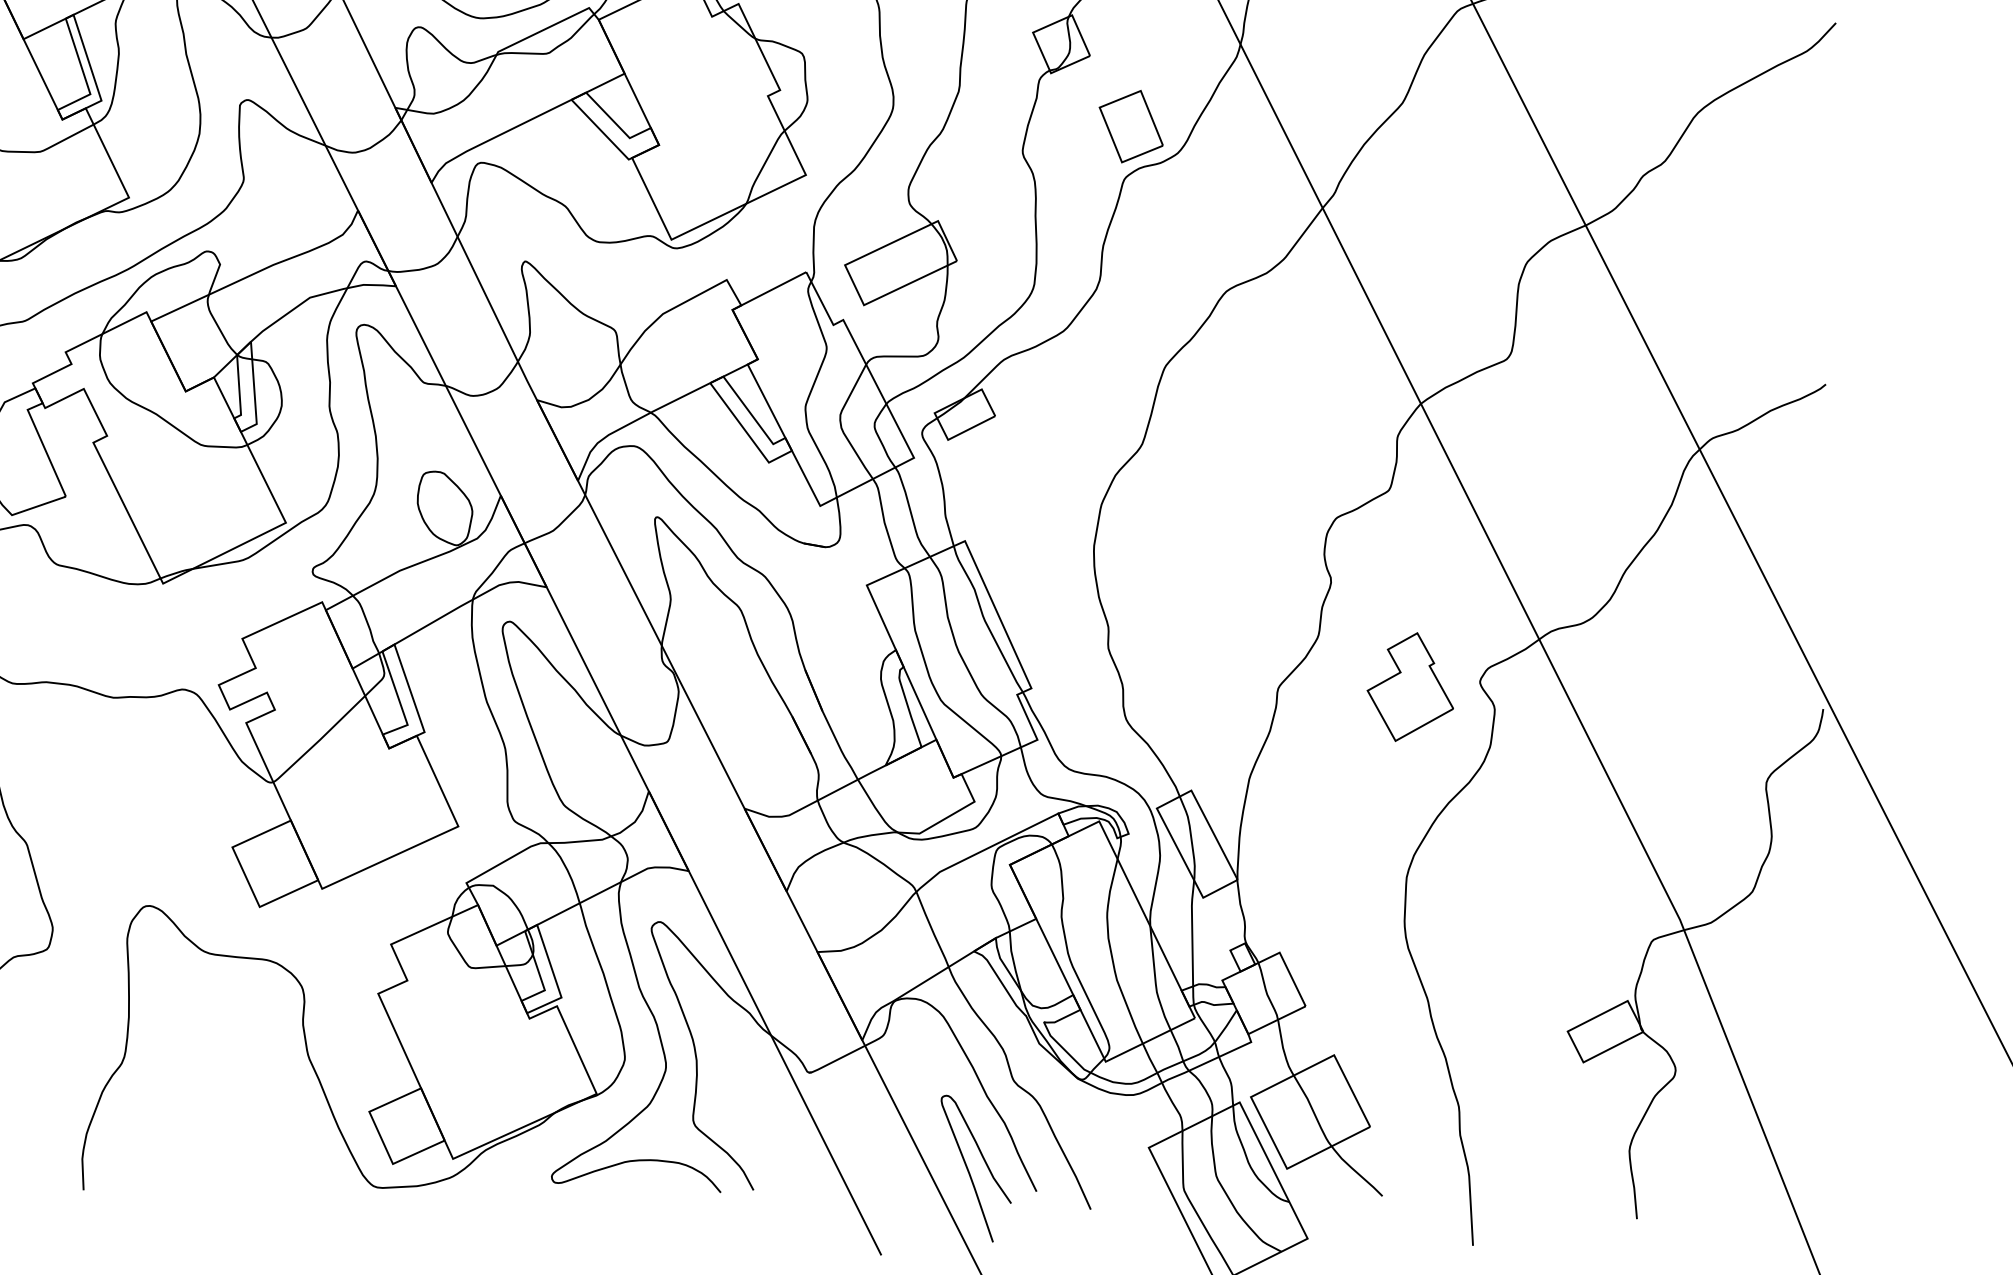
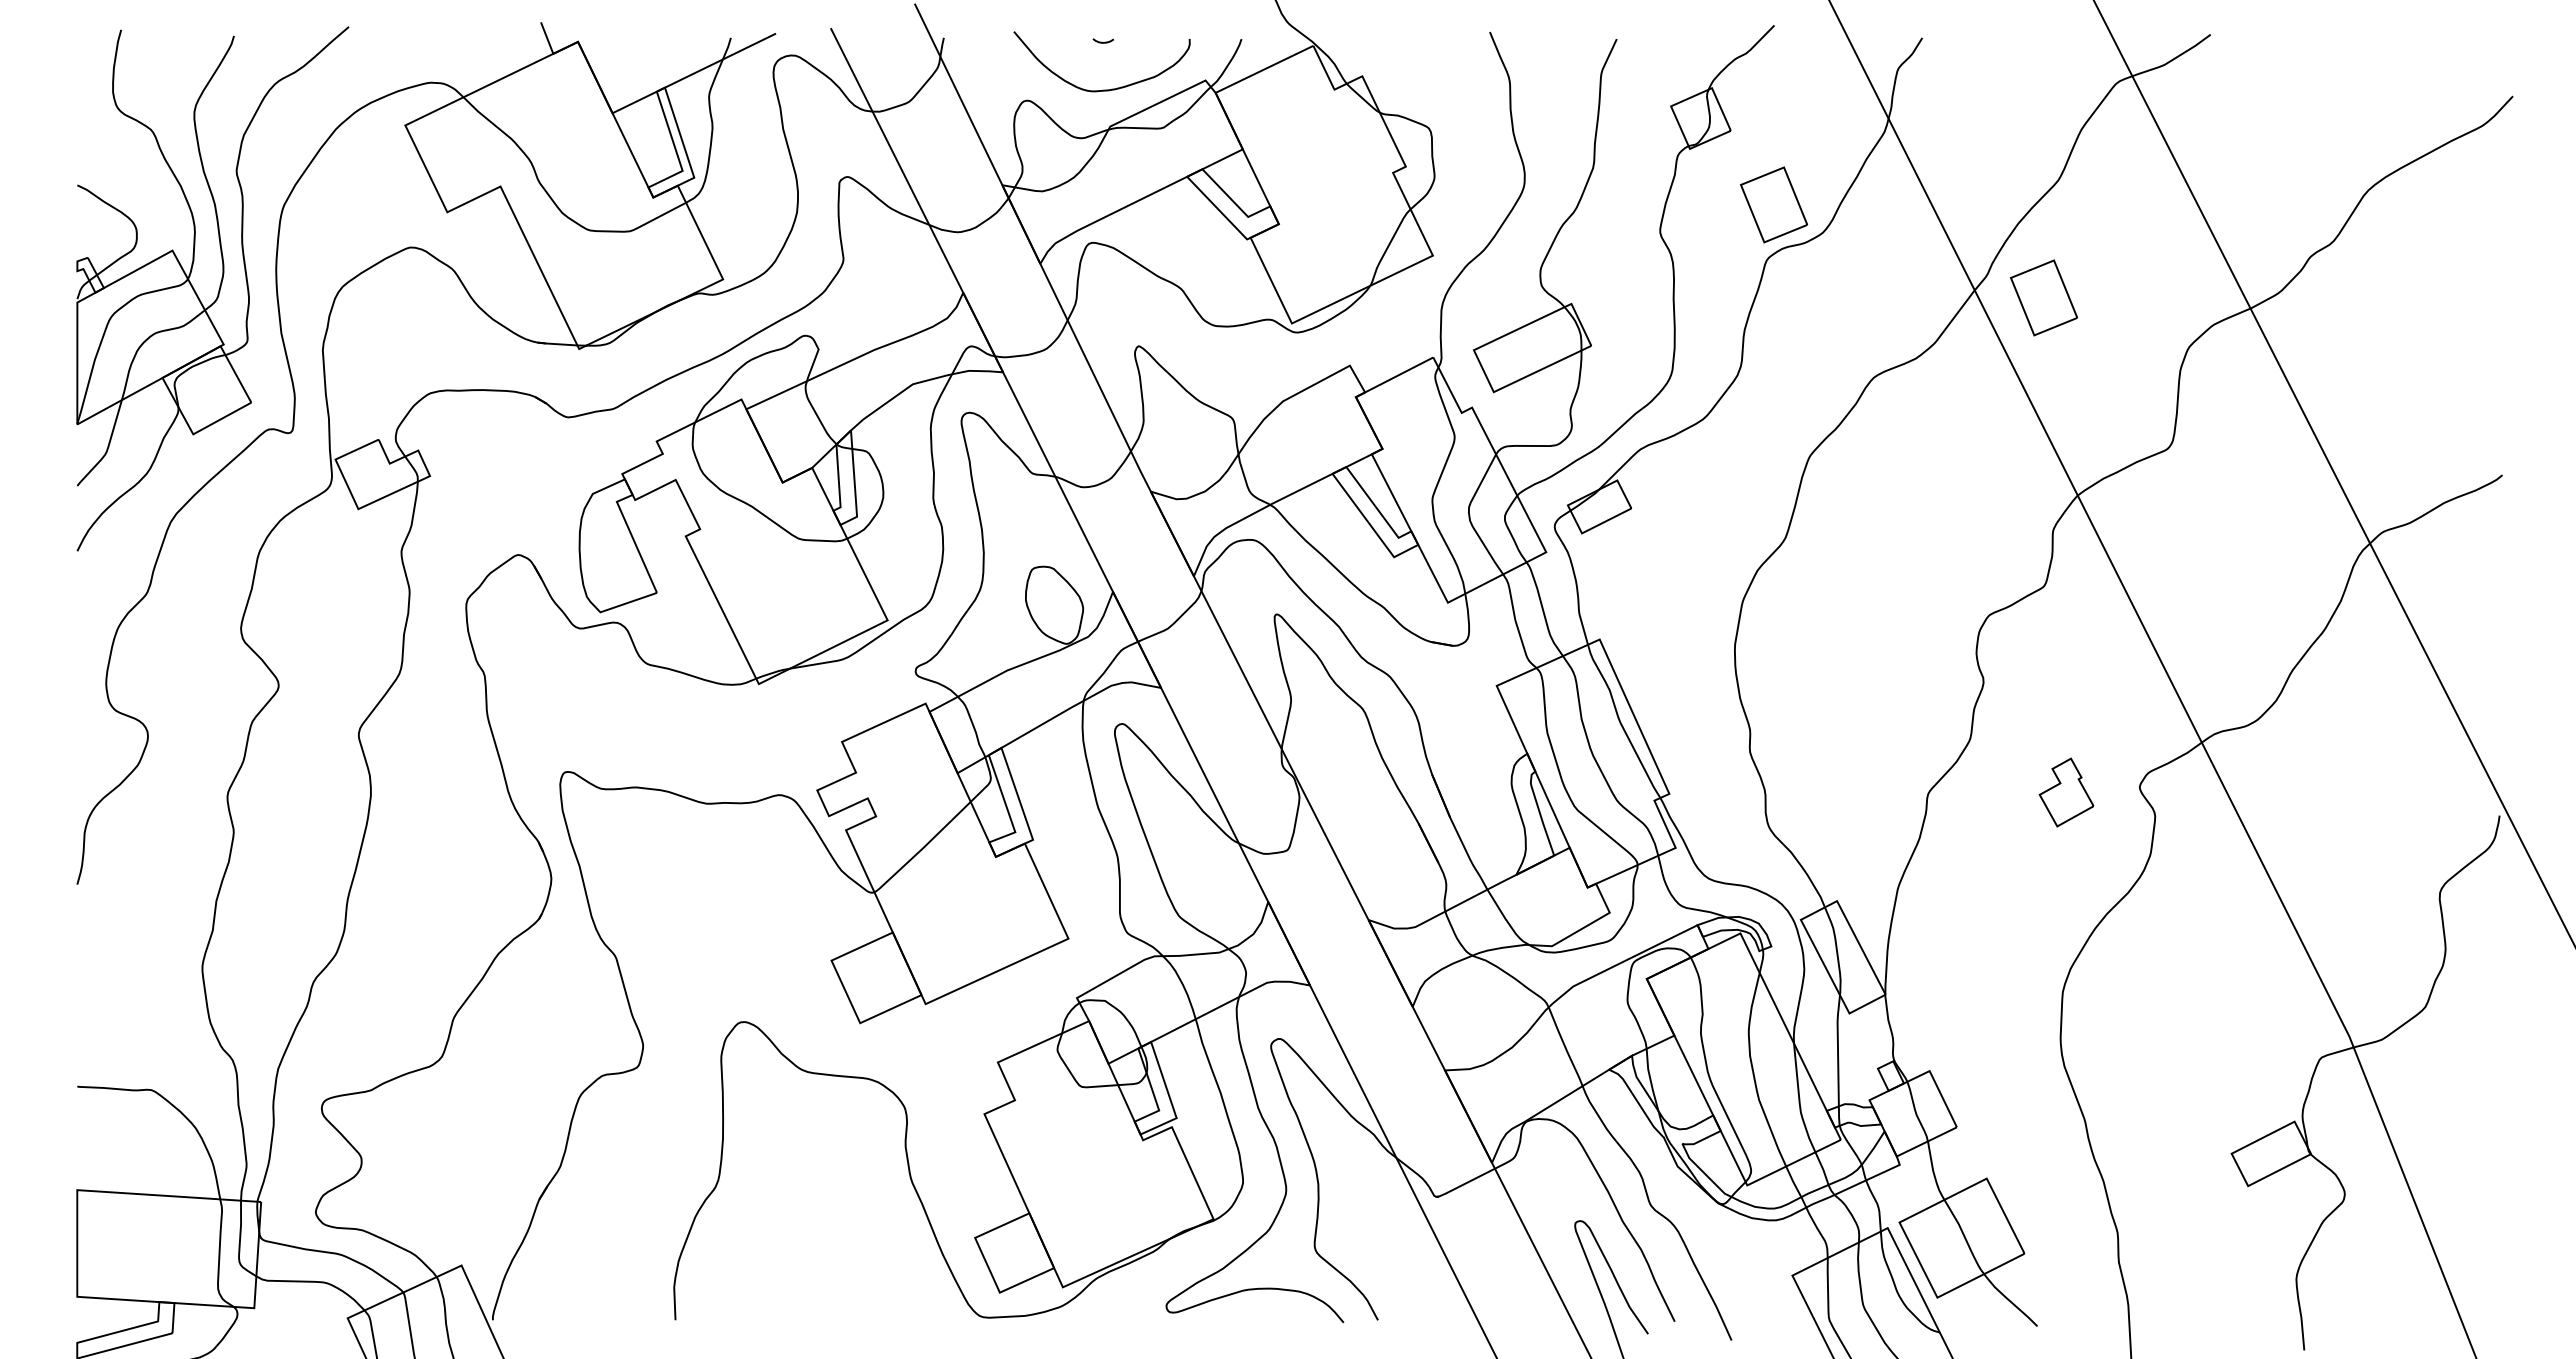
part: (1388, 214) -> (2043, 297), added
part: (1410, 687) -> (2066, 792), size x0.6

